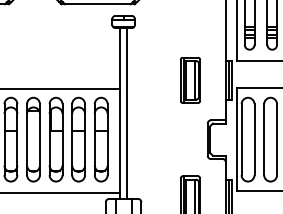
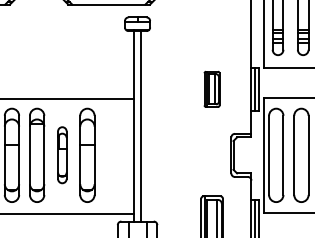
part: (189, 80) -> (211, 89), size x0.7
part: (56, 138) -> (62, 154), size x0.6
part: (101, 138) -> (112, 154), removed

